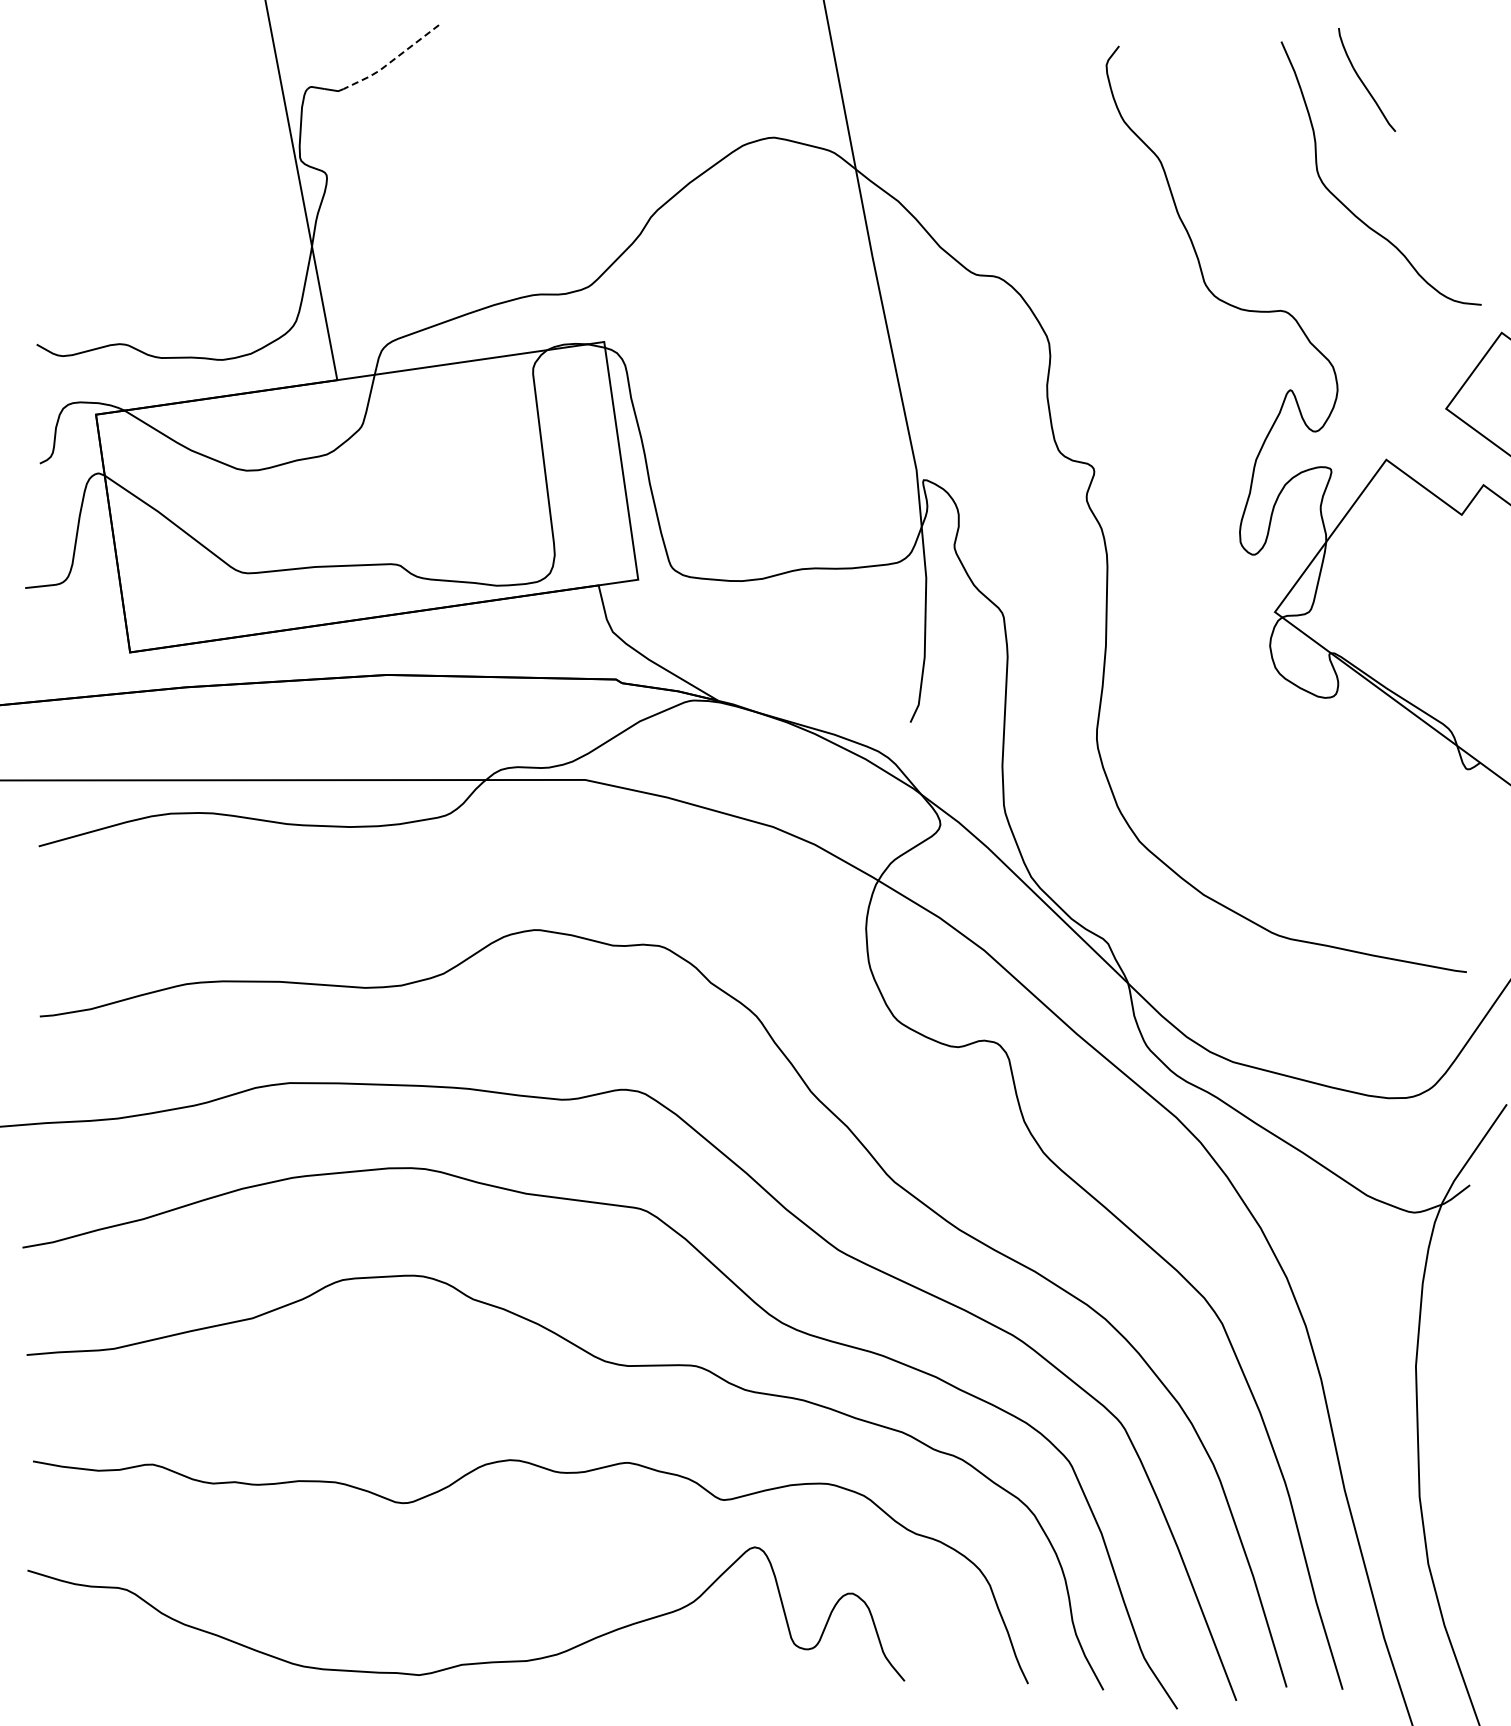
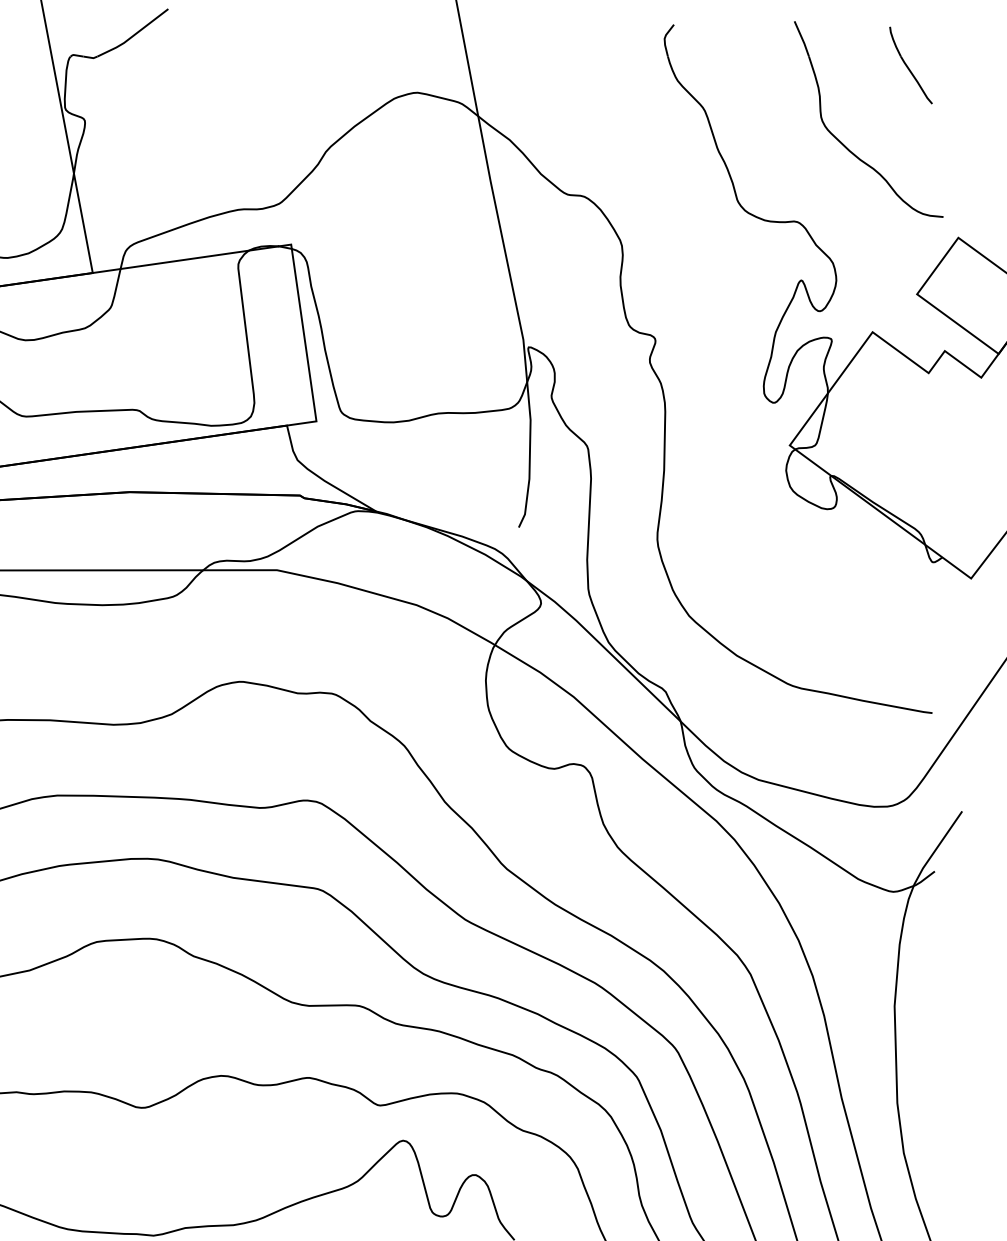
line: (391, 61) -> (133, 36), dashed -> solid
part: (1367, 79) -> (911, 65), moved

